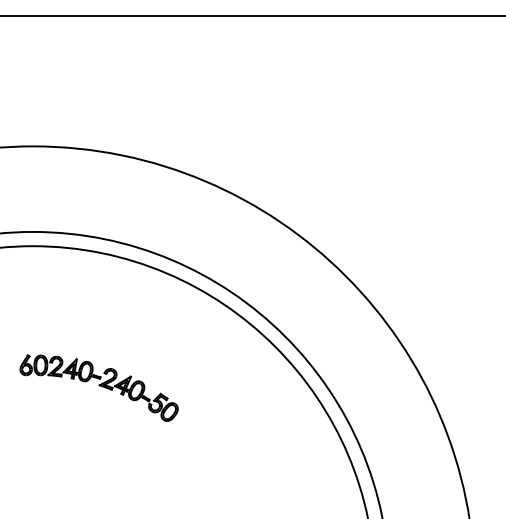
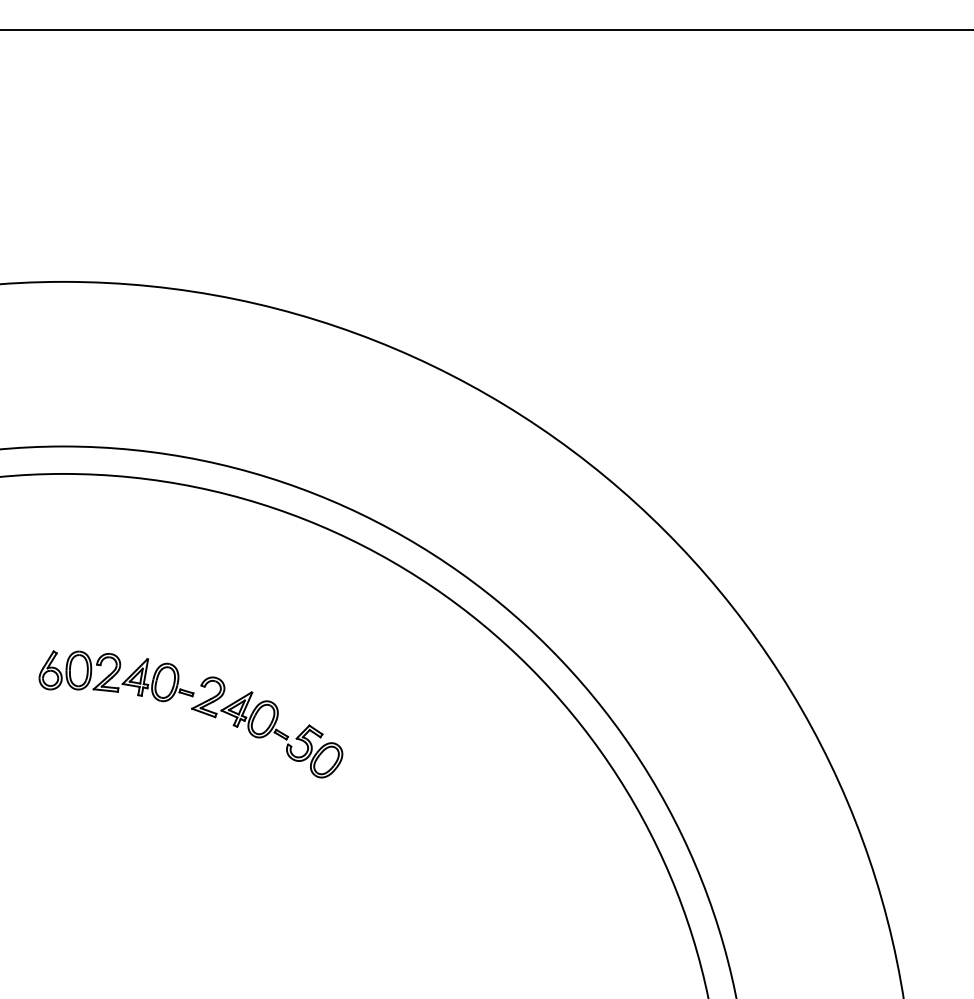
part: (98, 387) -> (189, 713), moved

